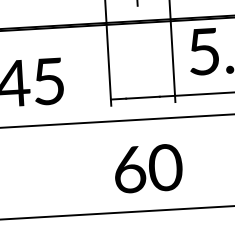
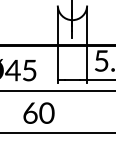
text: (147, 167) -> (38, 112), moved

